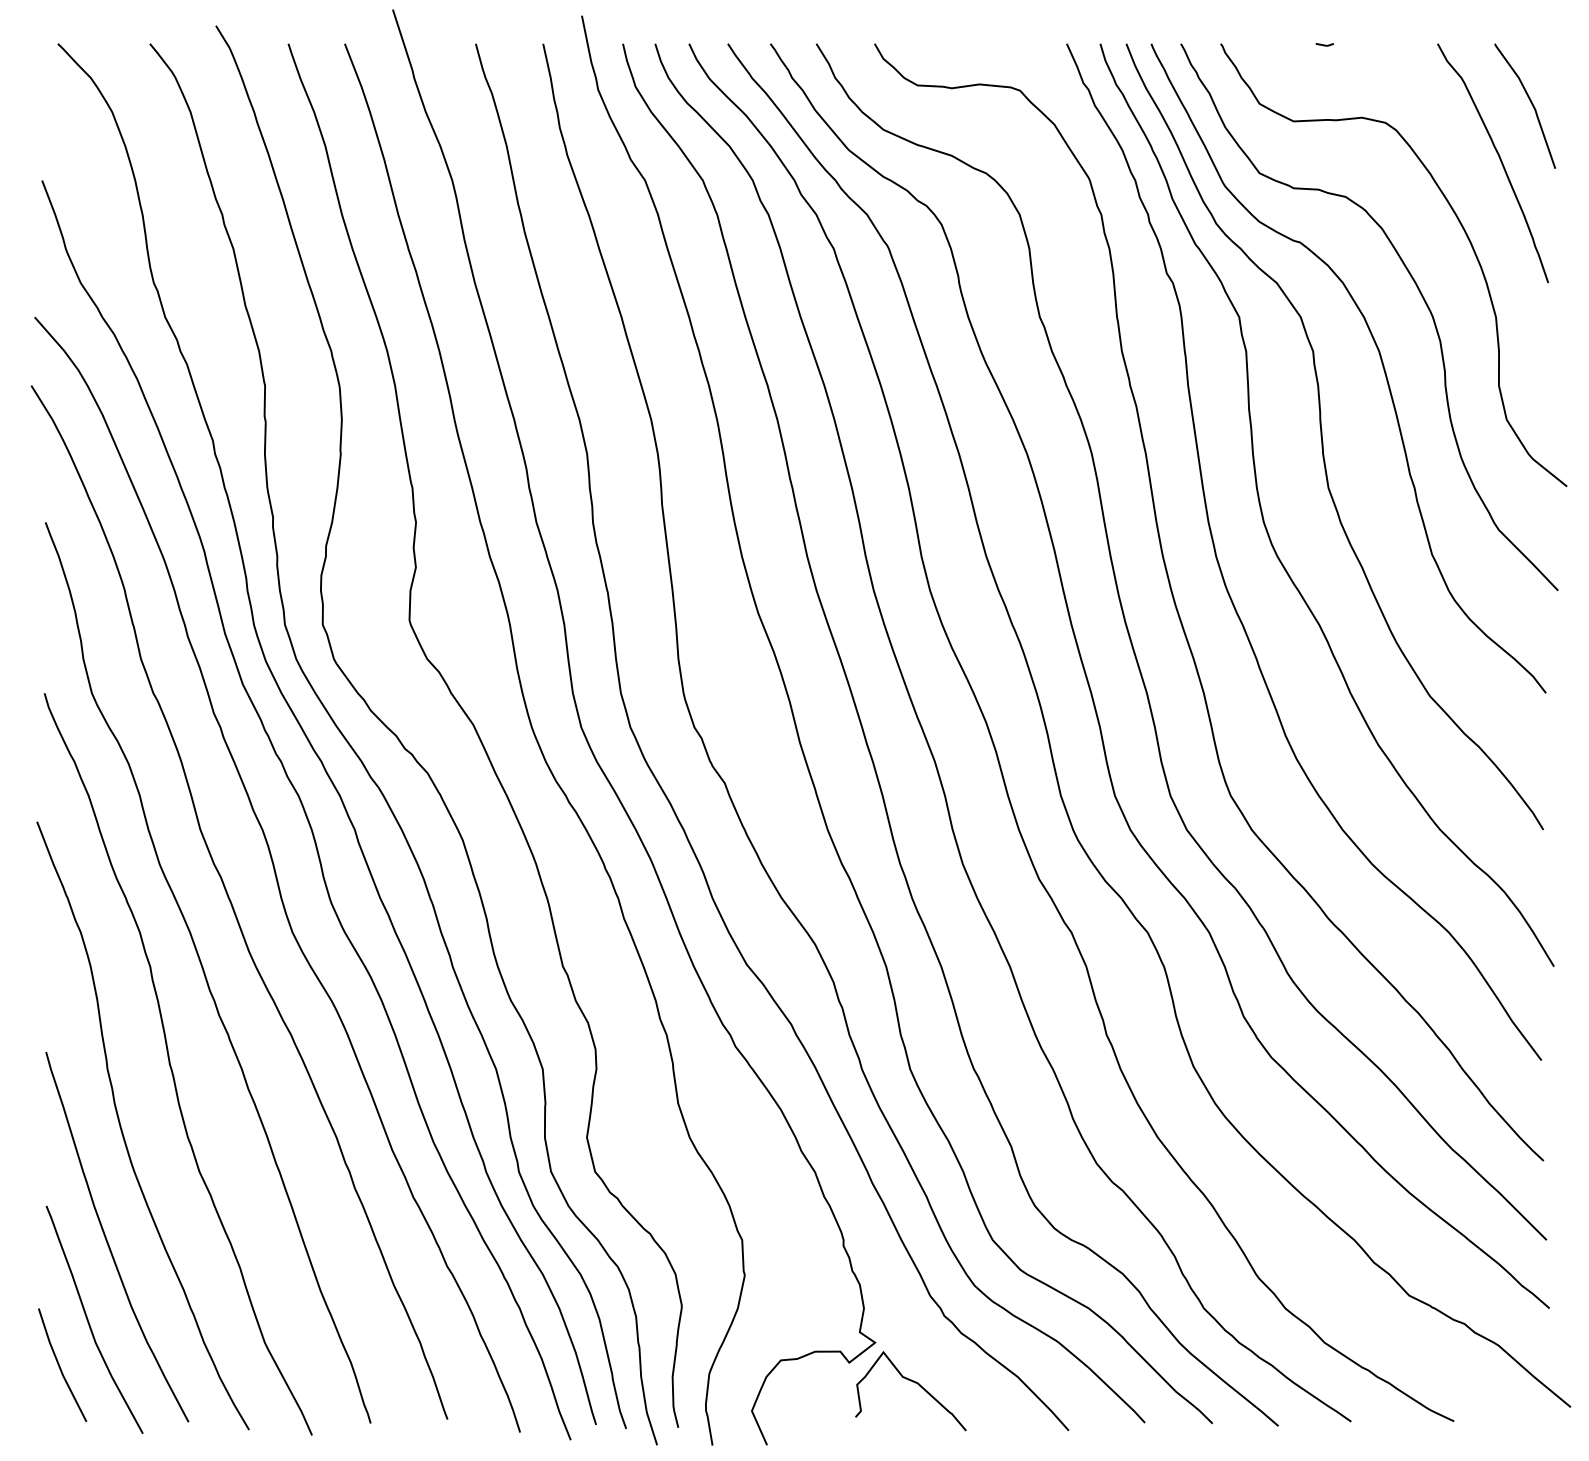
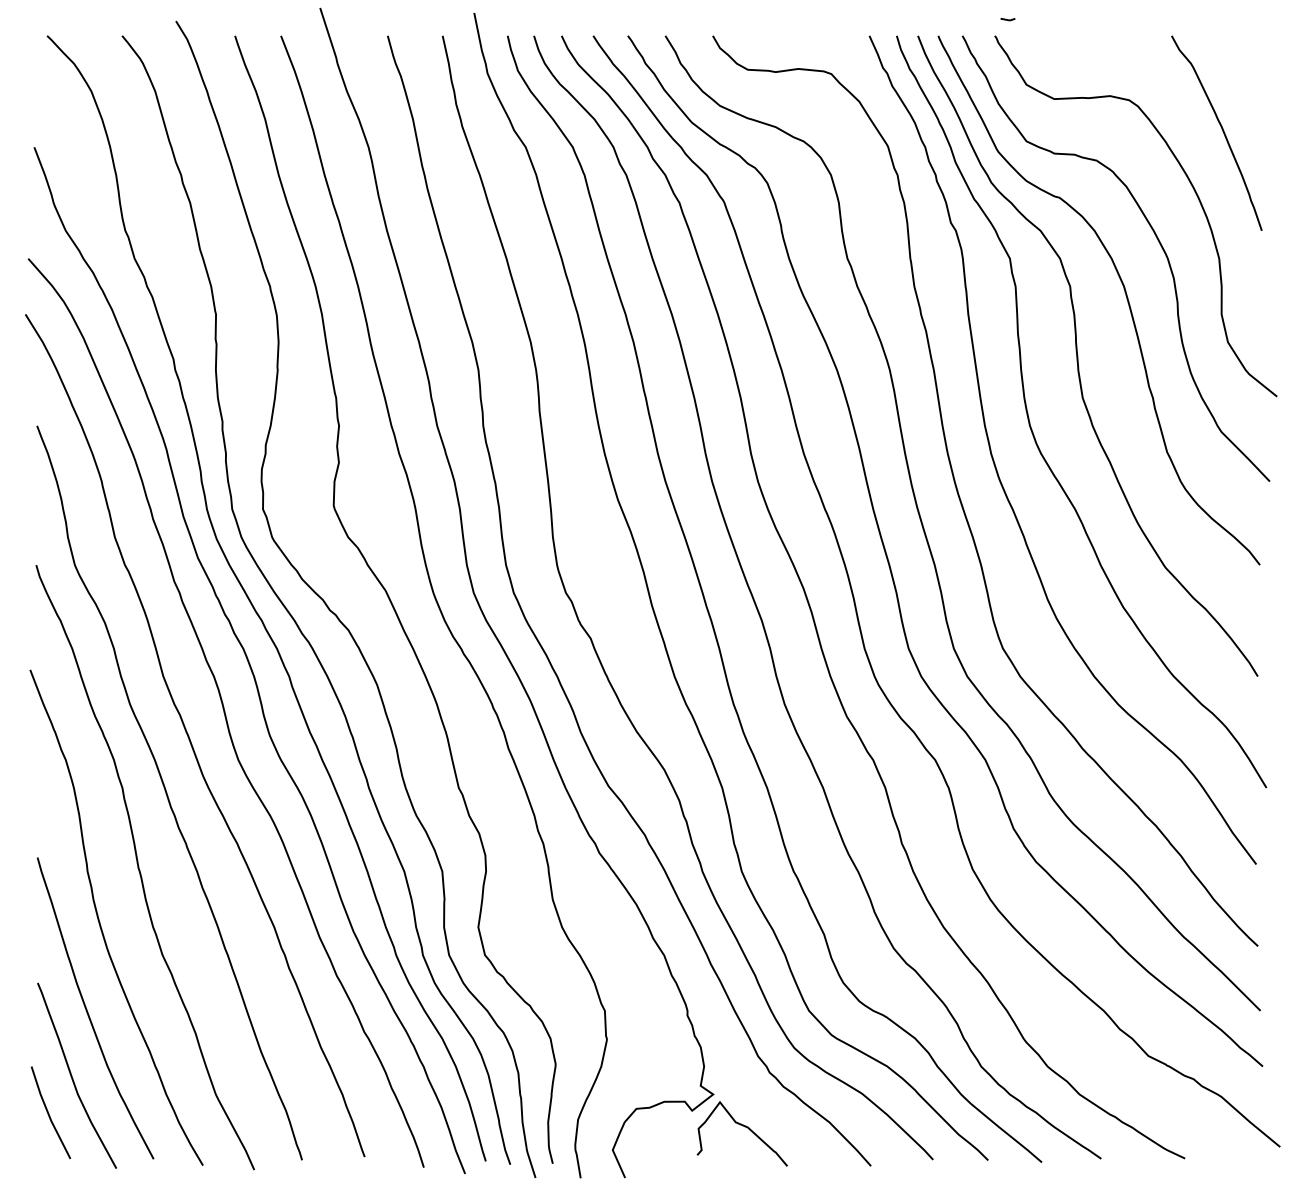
line: (1324, 44) -> (1007, 19), moved
curve: (1530, 102) -> (1247, 83), removed

